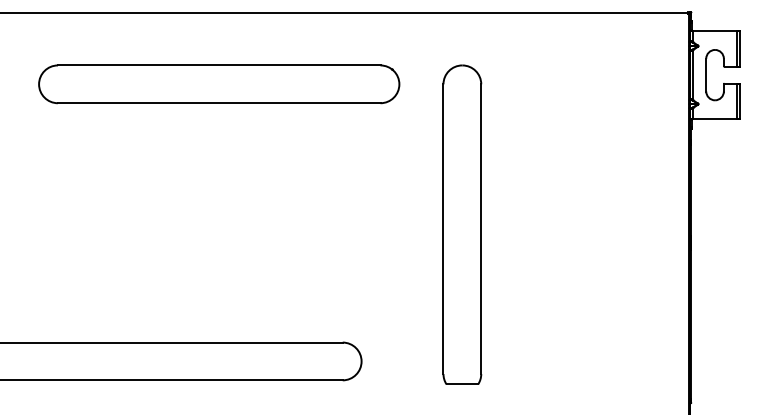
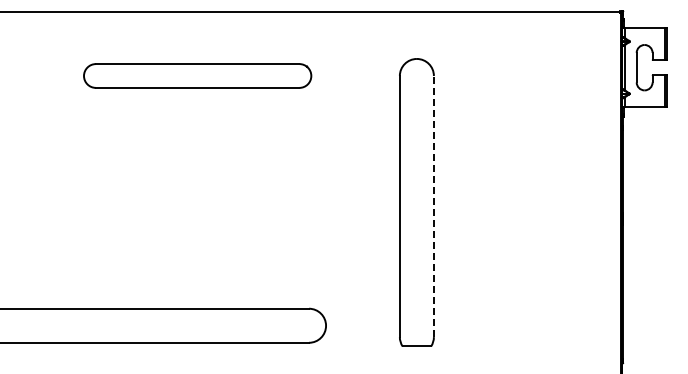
part: (218, 83) -> (197, 75), size x0.7
line: (480, 229) -> (433, 206), solid -> dashed

